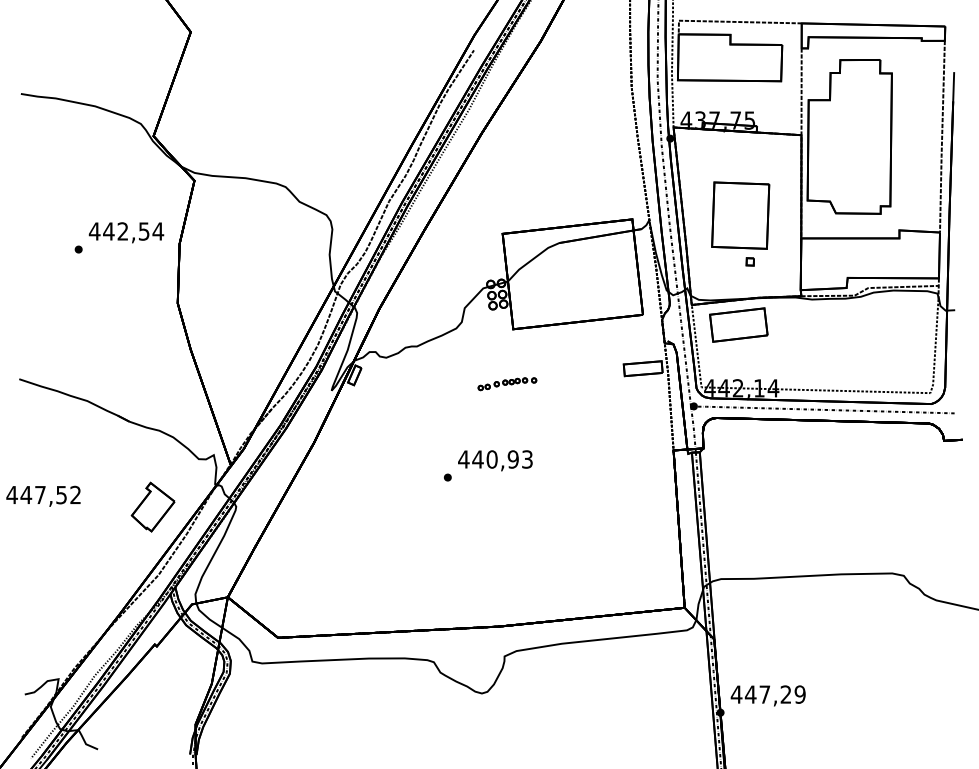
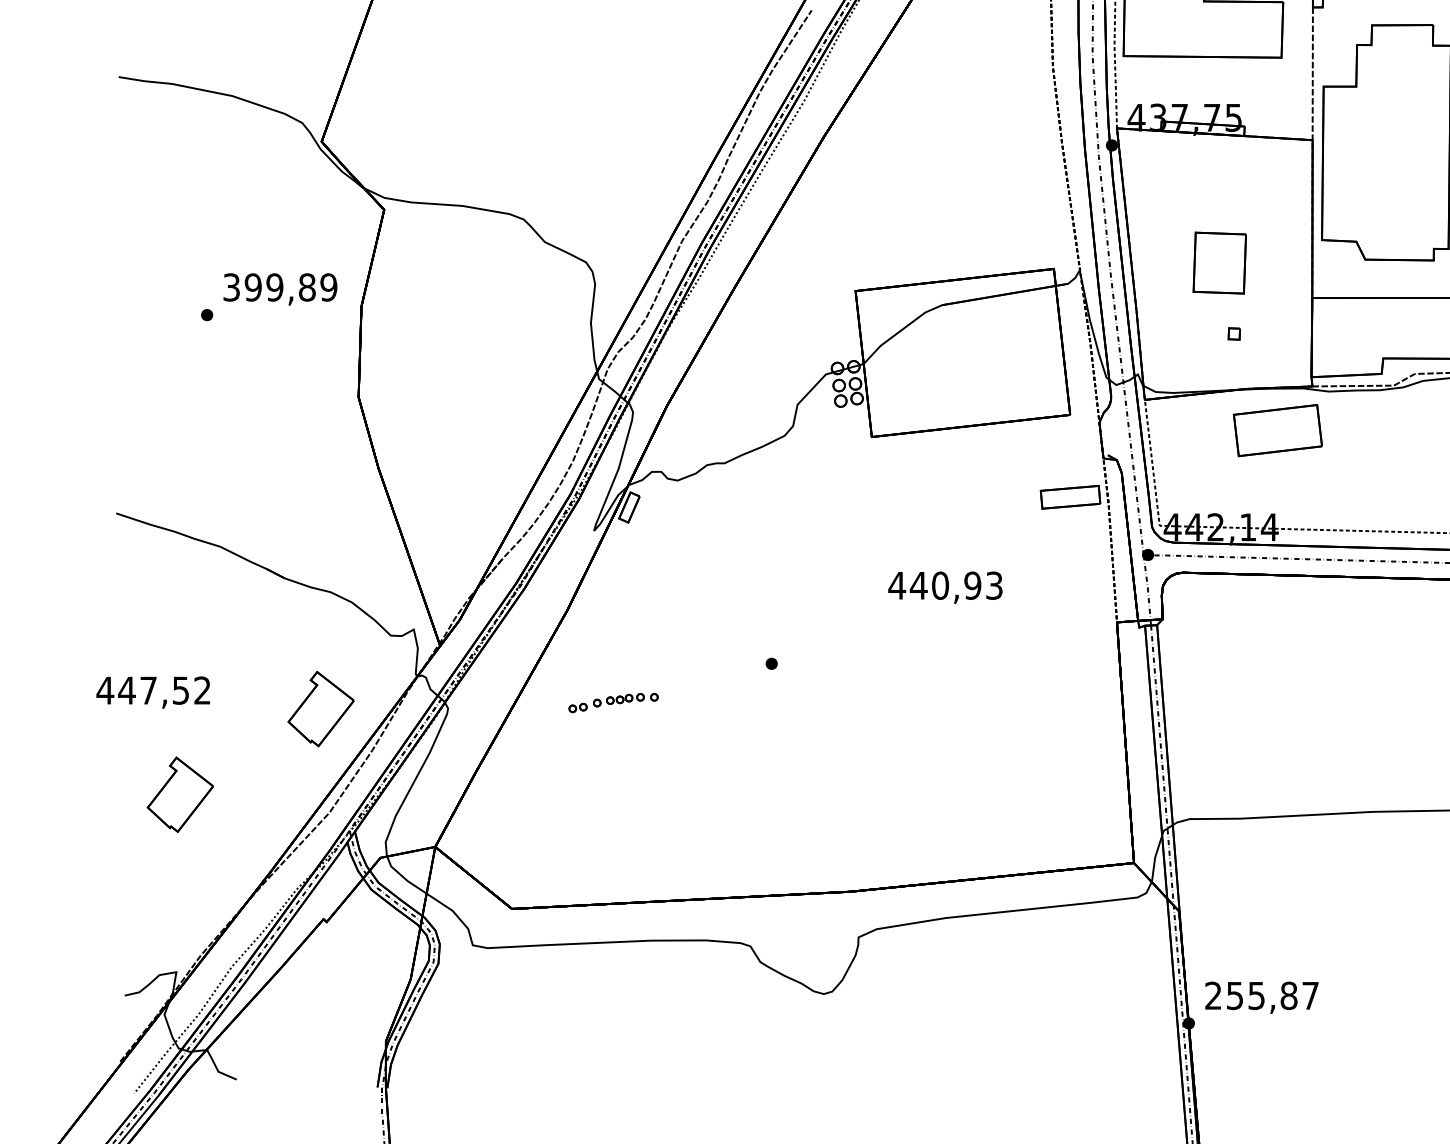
part: (740, 215) -> (1219, 262), size x0.6
text: (126, 231) -> (280, 287), 442,54 -> 399,89
part: (738, 324) -> (1277, 429), moved
part: (507, 384) -> (613, 703), moved
text: (495, 460) -> (945, 587), moved
part: (60, 562) -> (179, 793), added
text: (767, 694) -> (1260, 995), 447,29 -> 255,87

